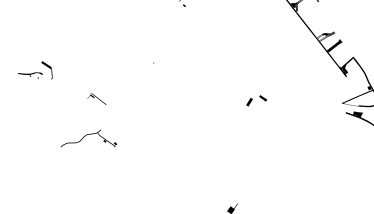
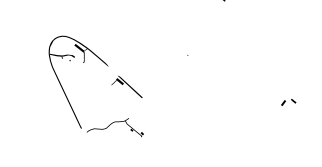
part: (96, 98) -> (127, 86), size x1.67
fill: (46, 99) -> (76, 82), added
part: (256, 100) -> (288, 102), size x0.71

